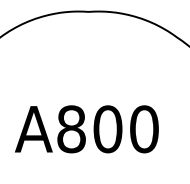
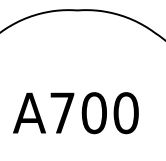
text: (71, 129) -> (62, 113), A800 -> A700

